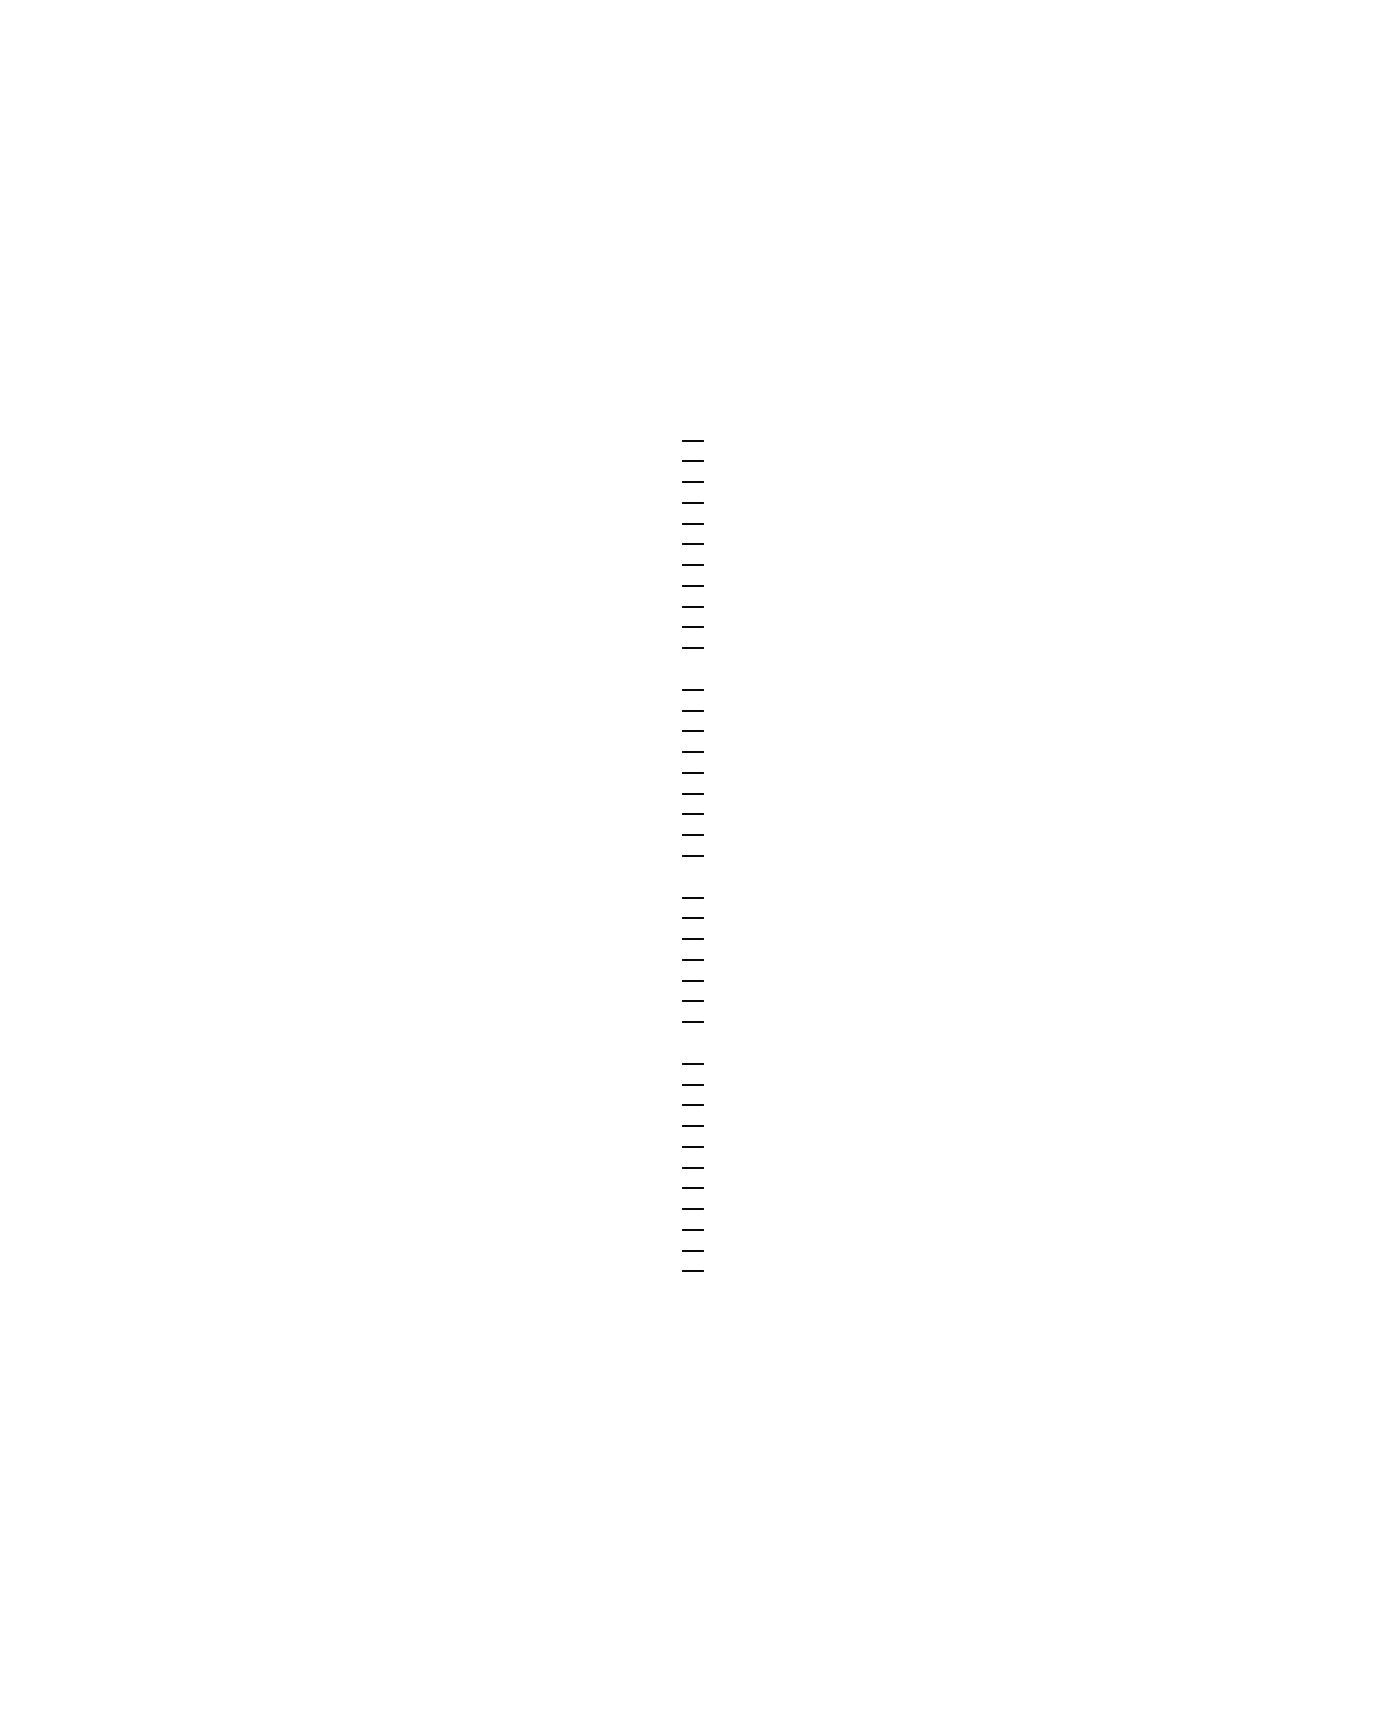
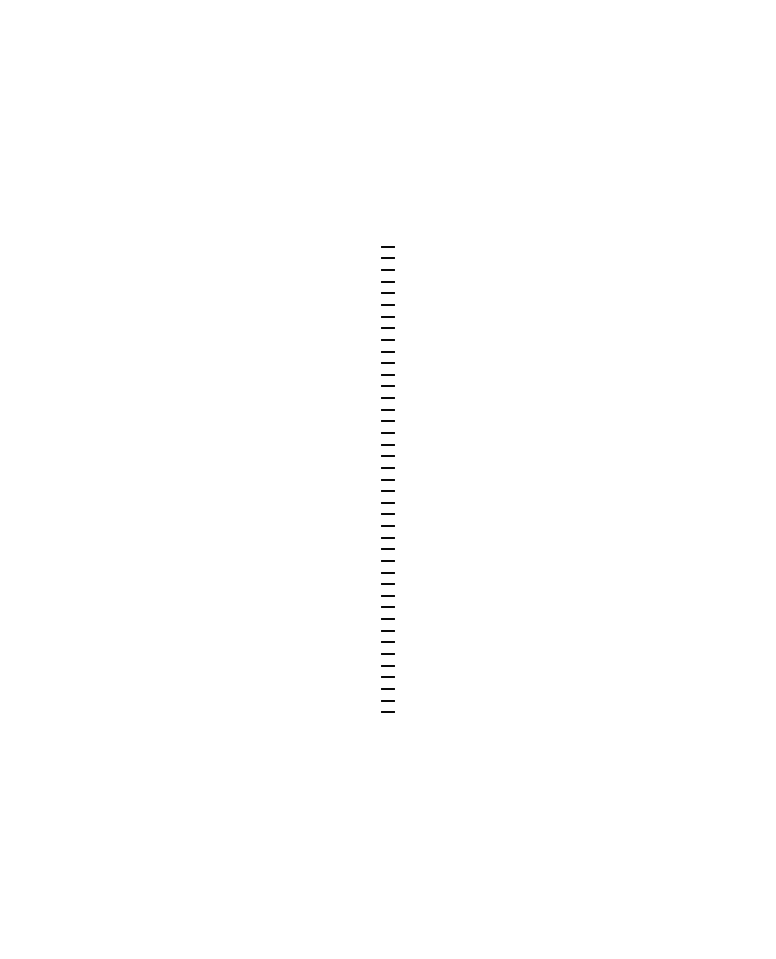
line: (692, 668) -> (387, 374), added
line: (692, 875) -> (387, 490), added
line: (692, 1041) -> (387, 583), added

